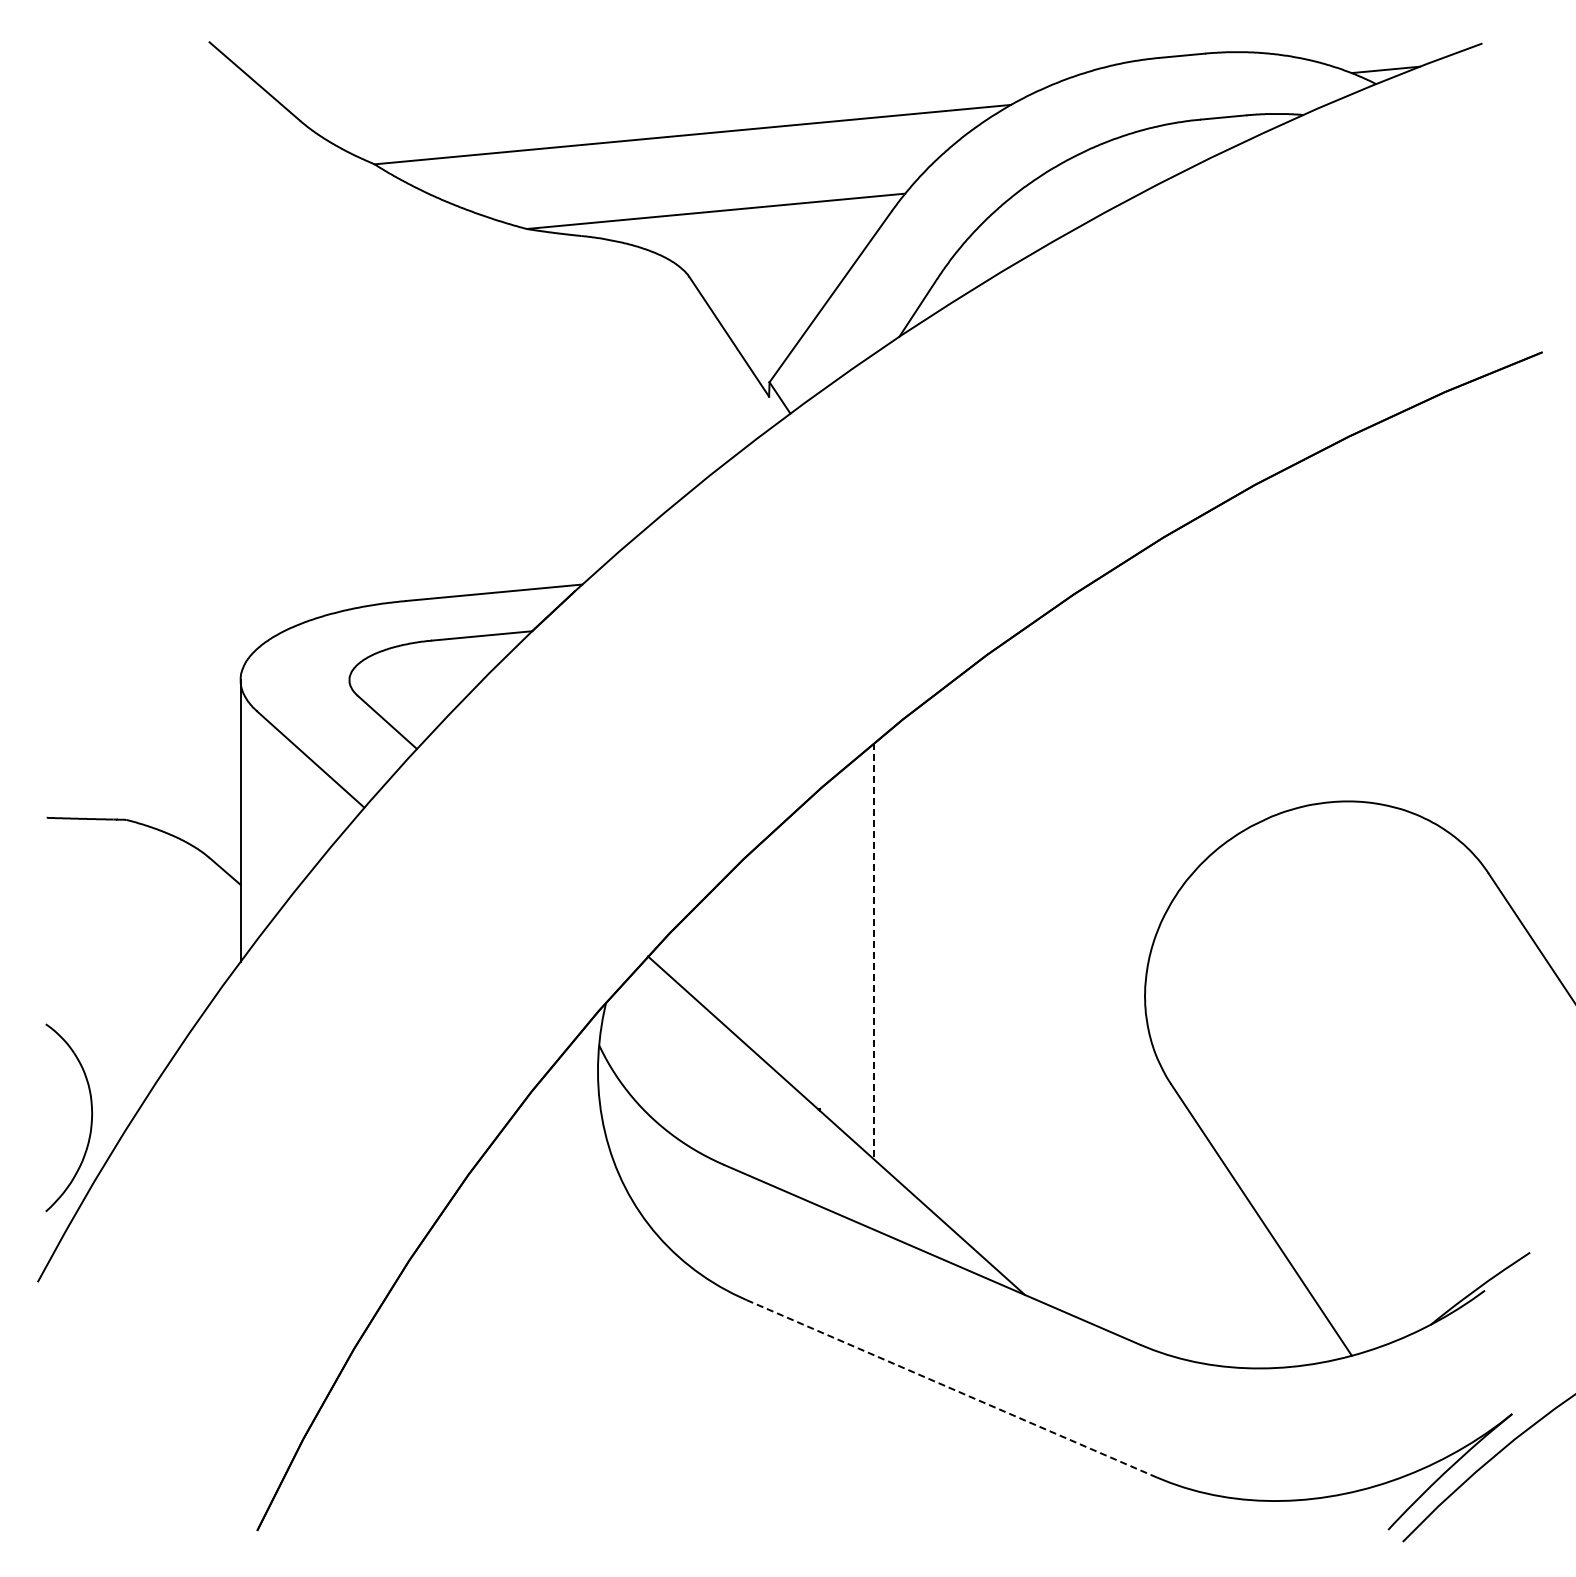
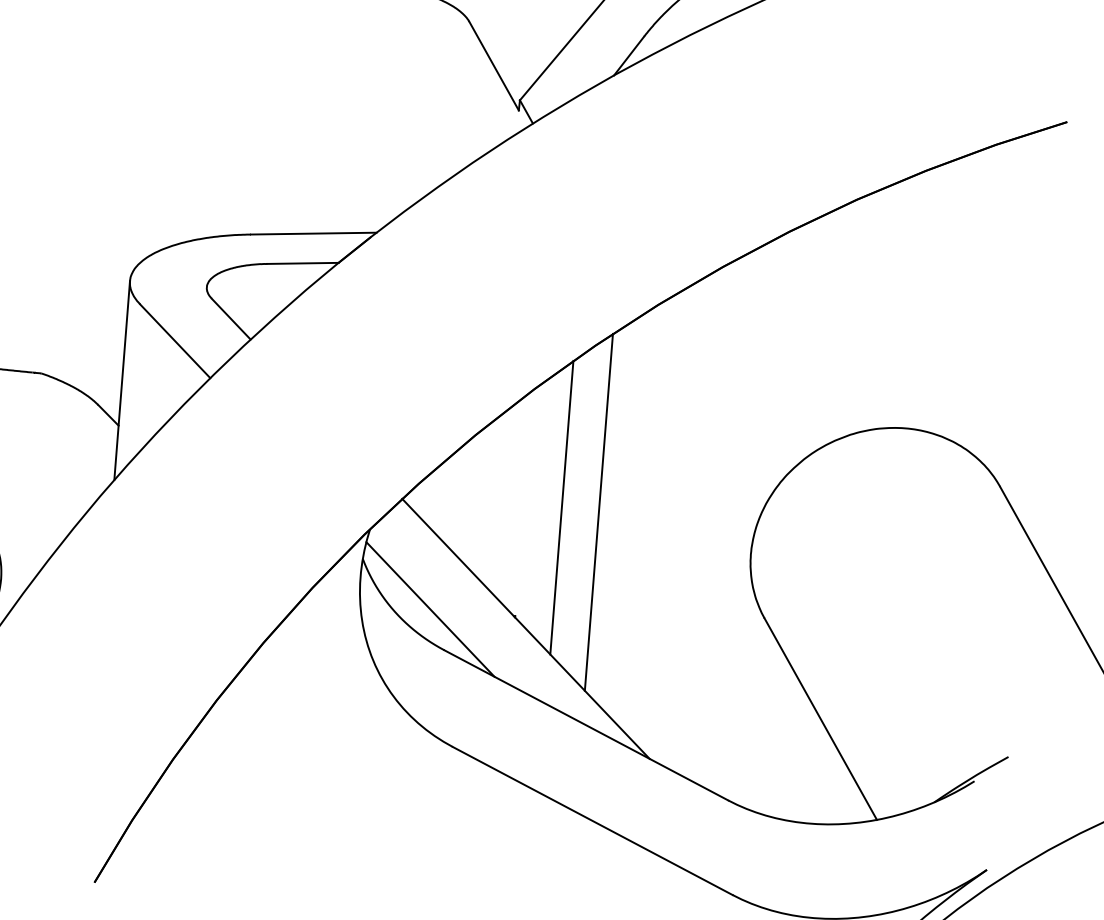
line: (873, 951) -> (561, 507), dashed -> solid
line: (926, 953) -> (599, 512), added
line: (699, 1108) -> (430, 609), added
line: (952, 1389) -> (593, 821), dashed -> solid

